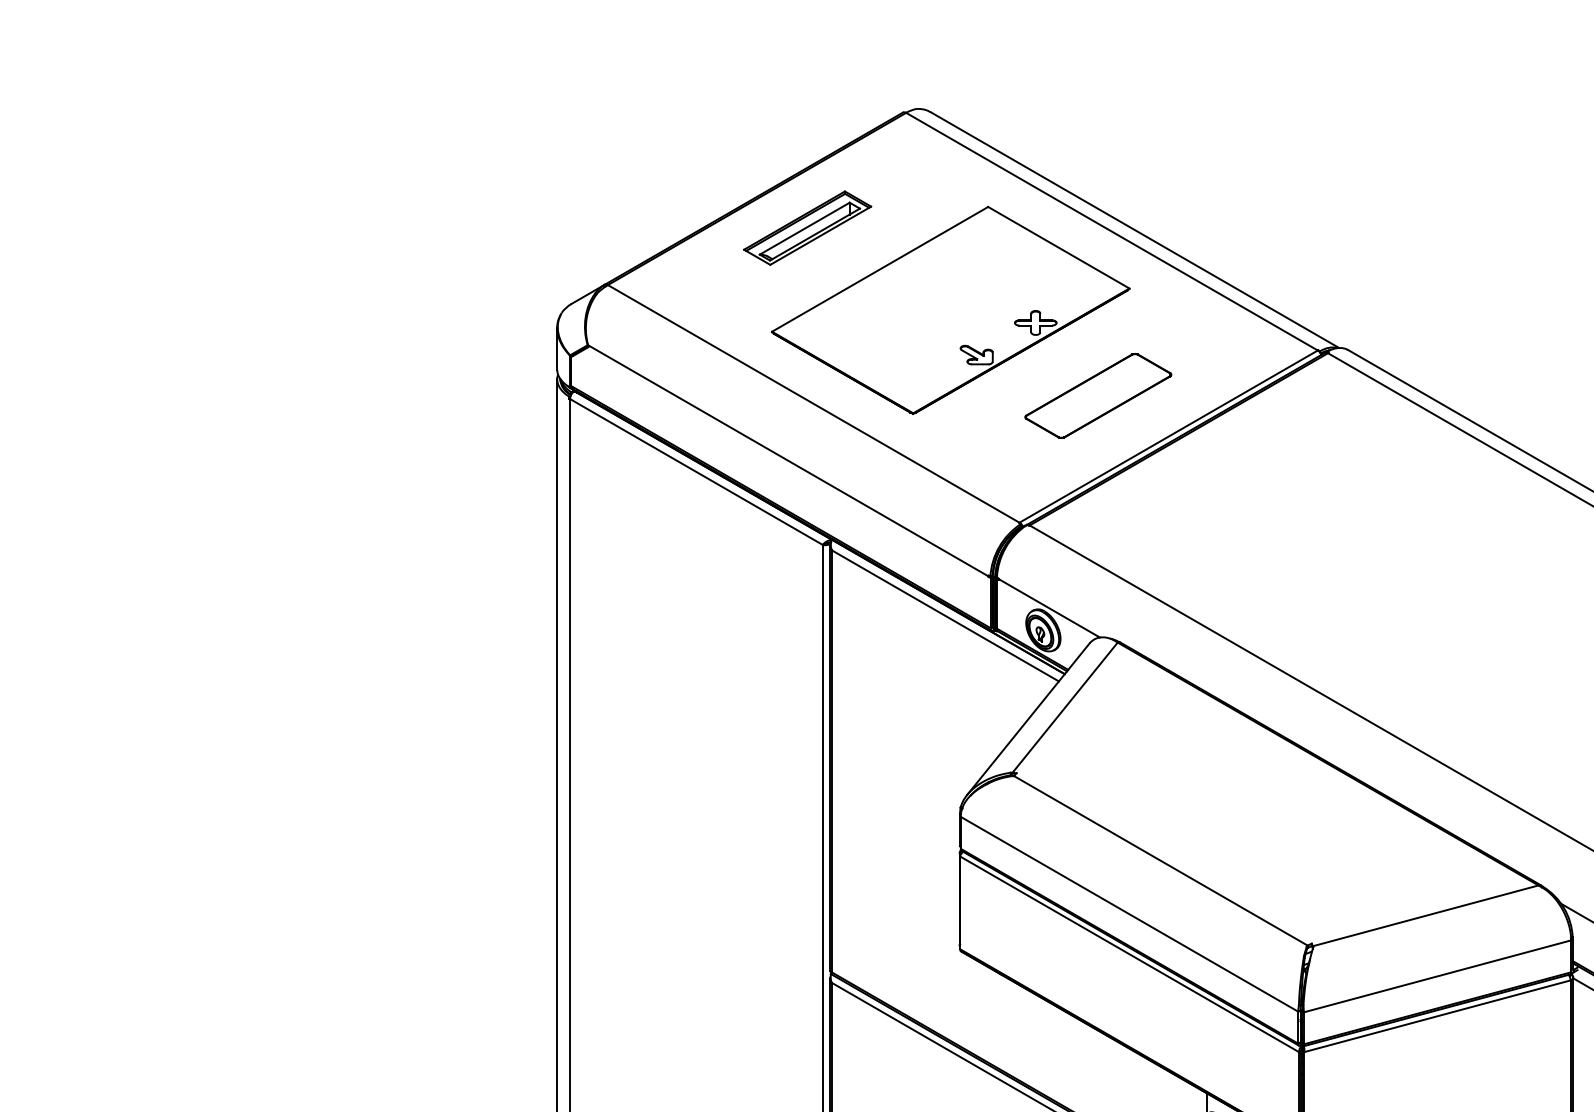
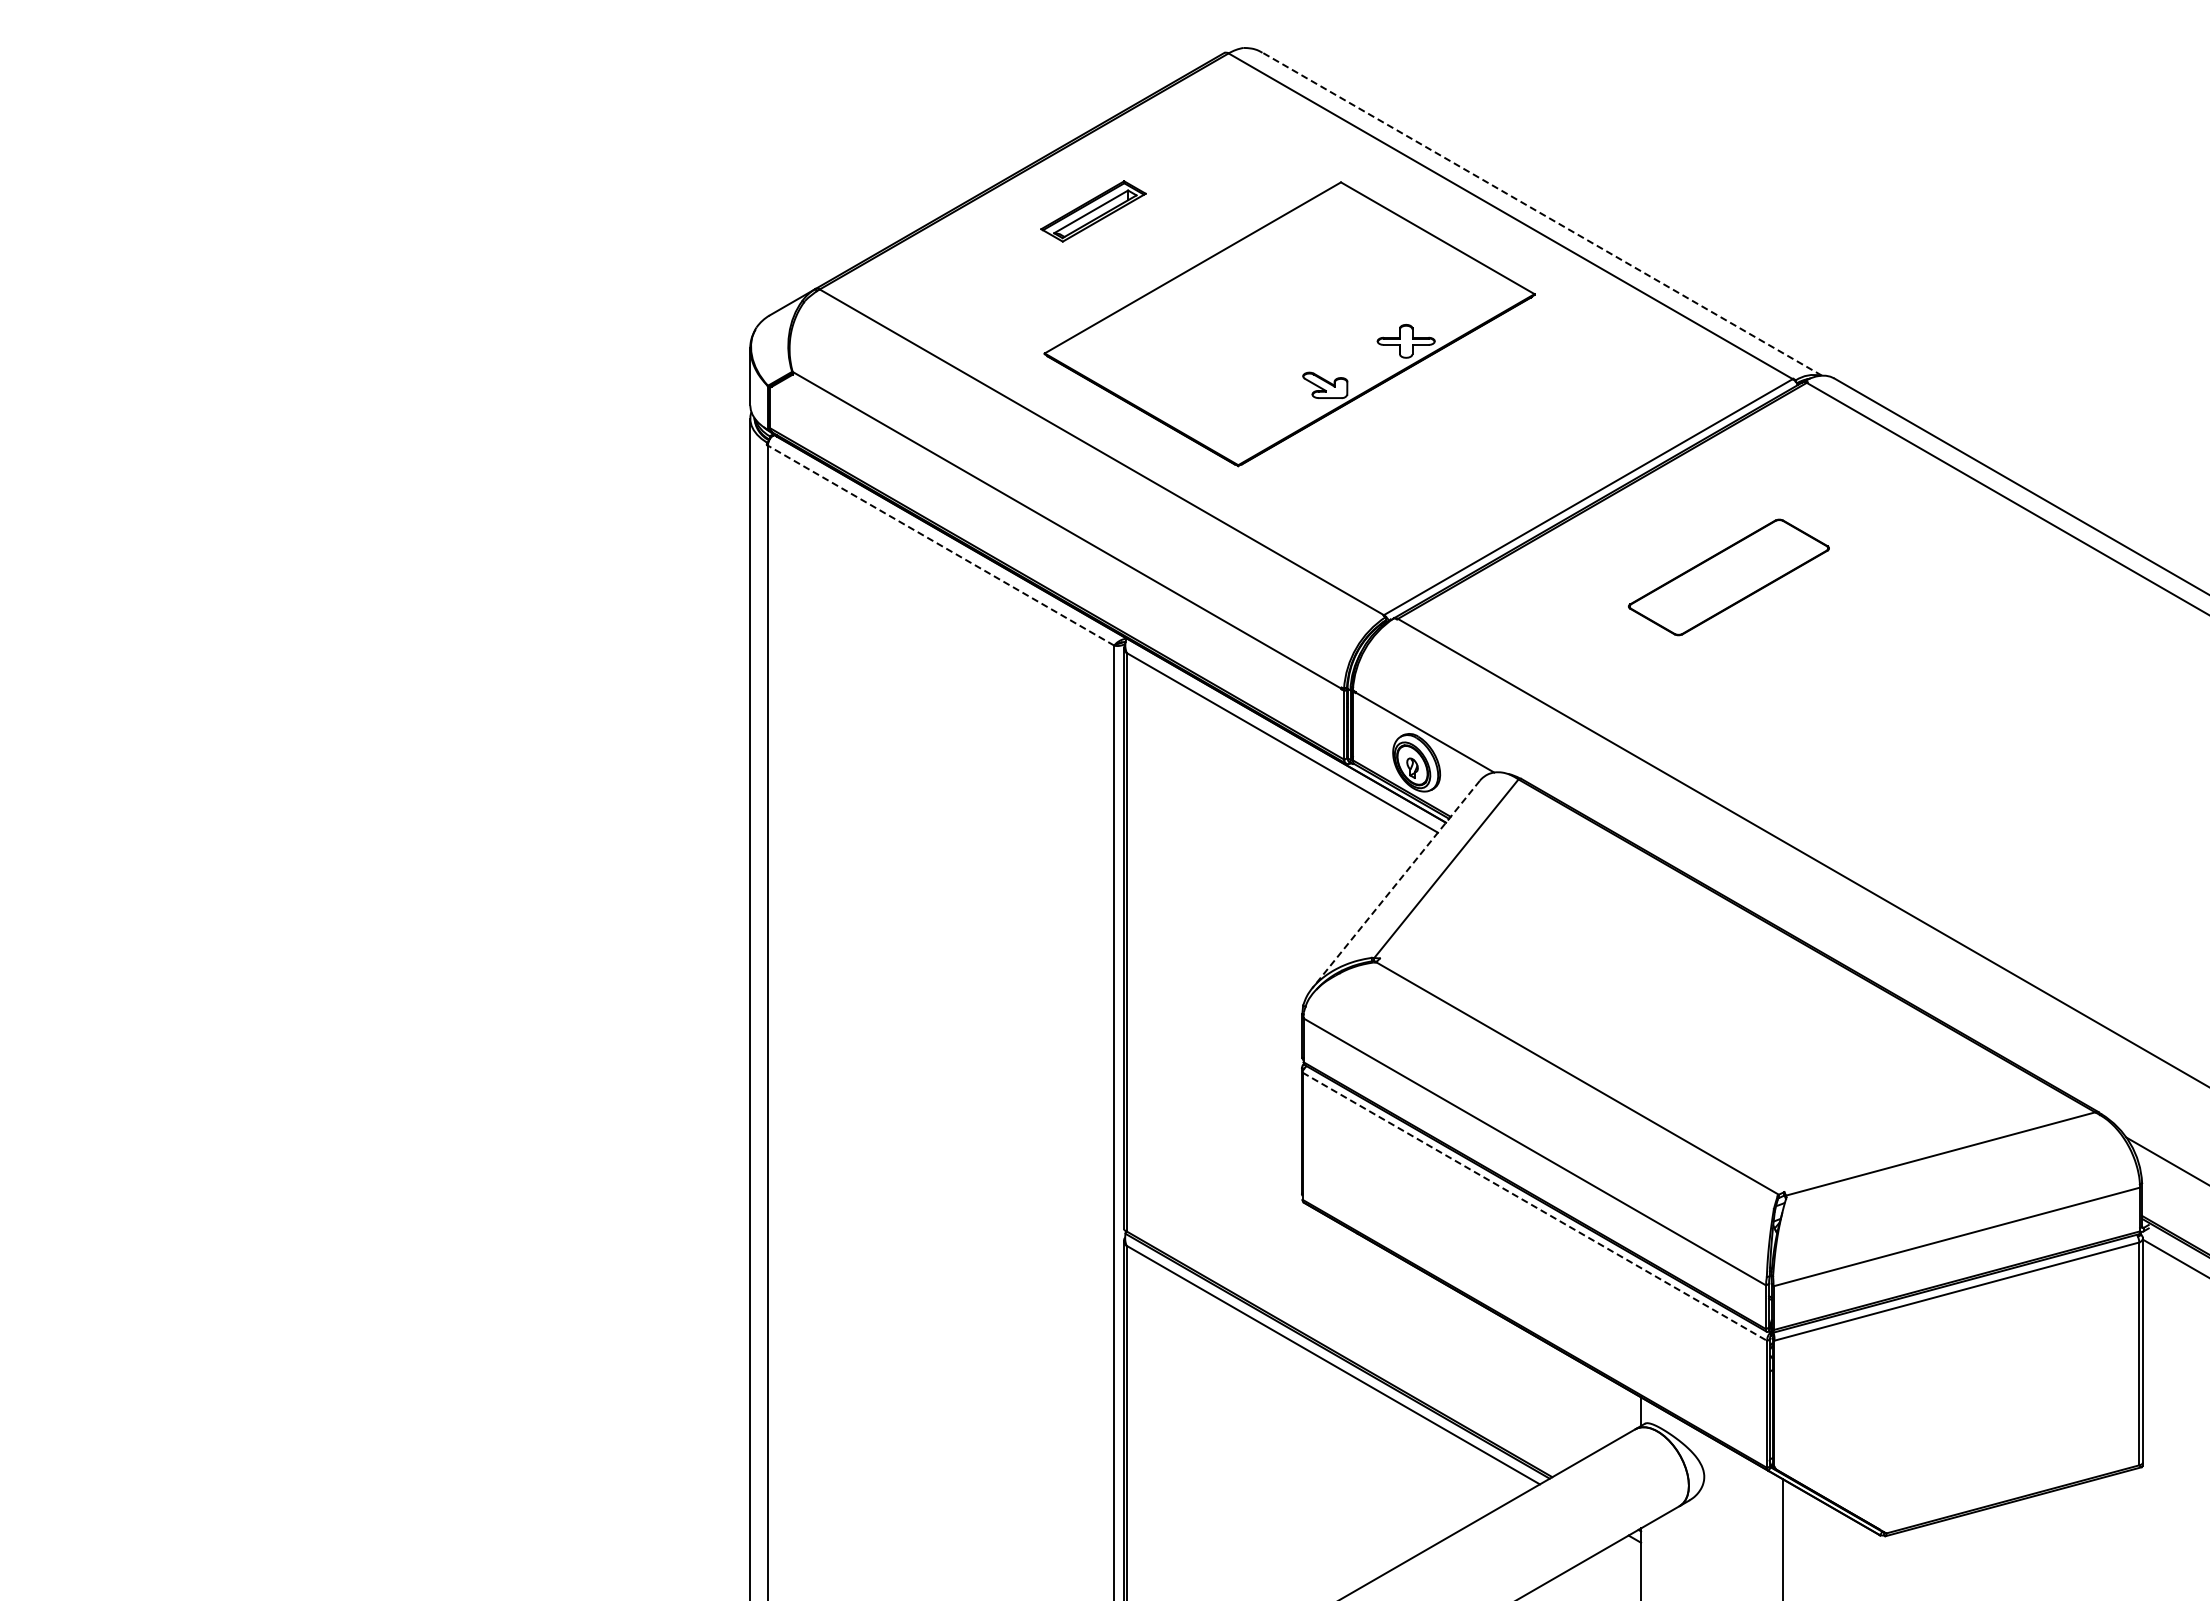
part: (807, 228) -> (1093, 211), size x0.6
line: (1135, 230) -> (1542, 214), solid -> dashed
part: (1097, 396) -> (1728, 577), moved
line: (695, 471) -> (940, 545), solid -> dashed
line: (1027, 719) -> (1395, 884), solid -> dashed
line: (1130, 954) -> (1535, 1207), solid -> dashed

